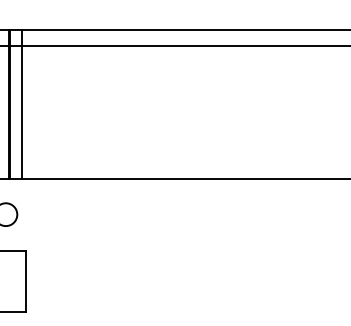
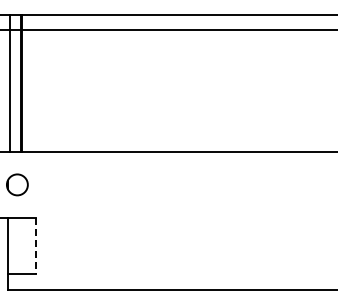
line: (22, 104) -> (32, 83), removed
line: (26, 281) -> (36, 246), solid -> dashed

